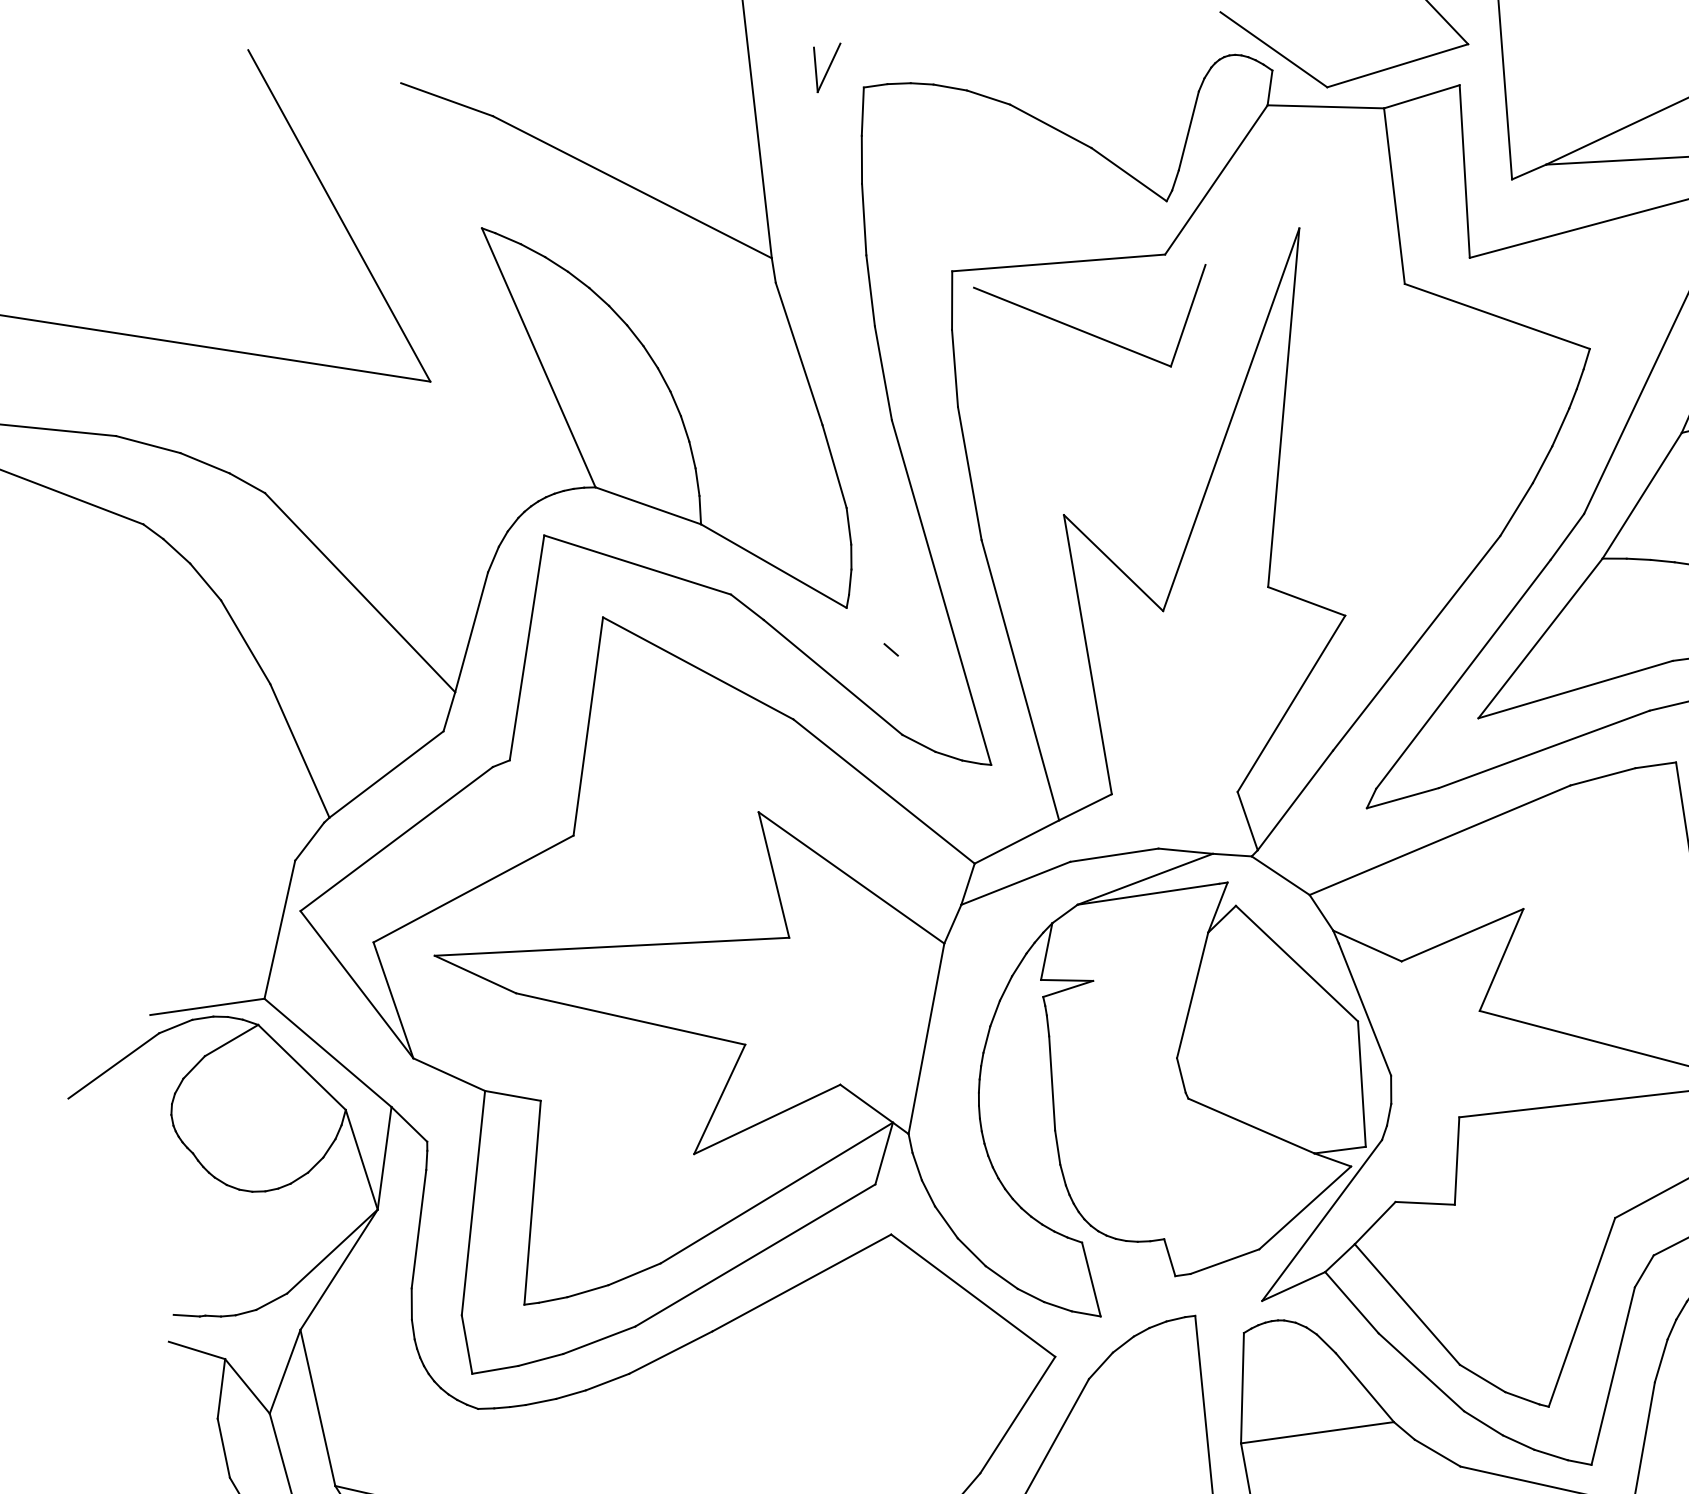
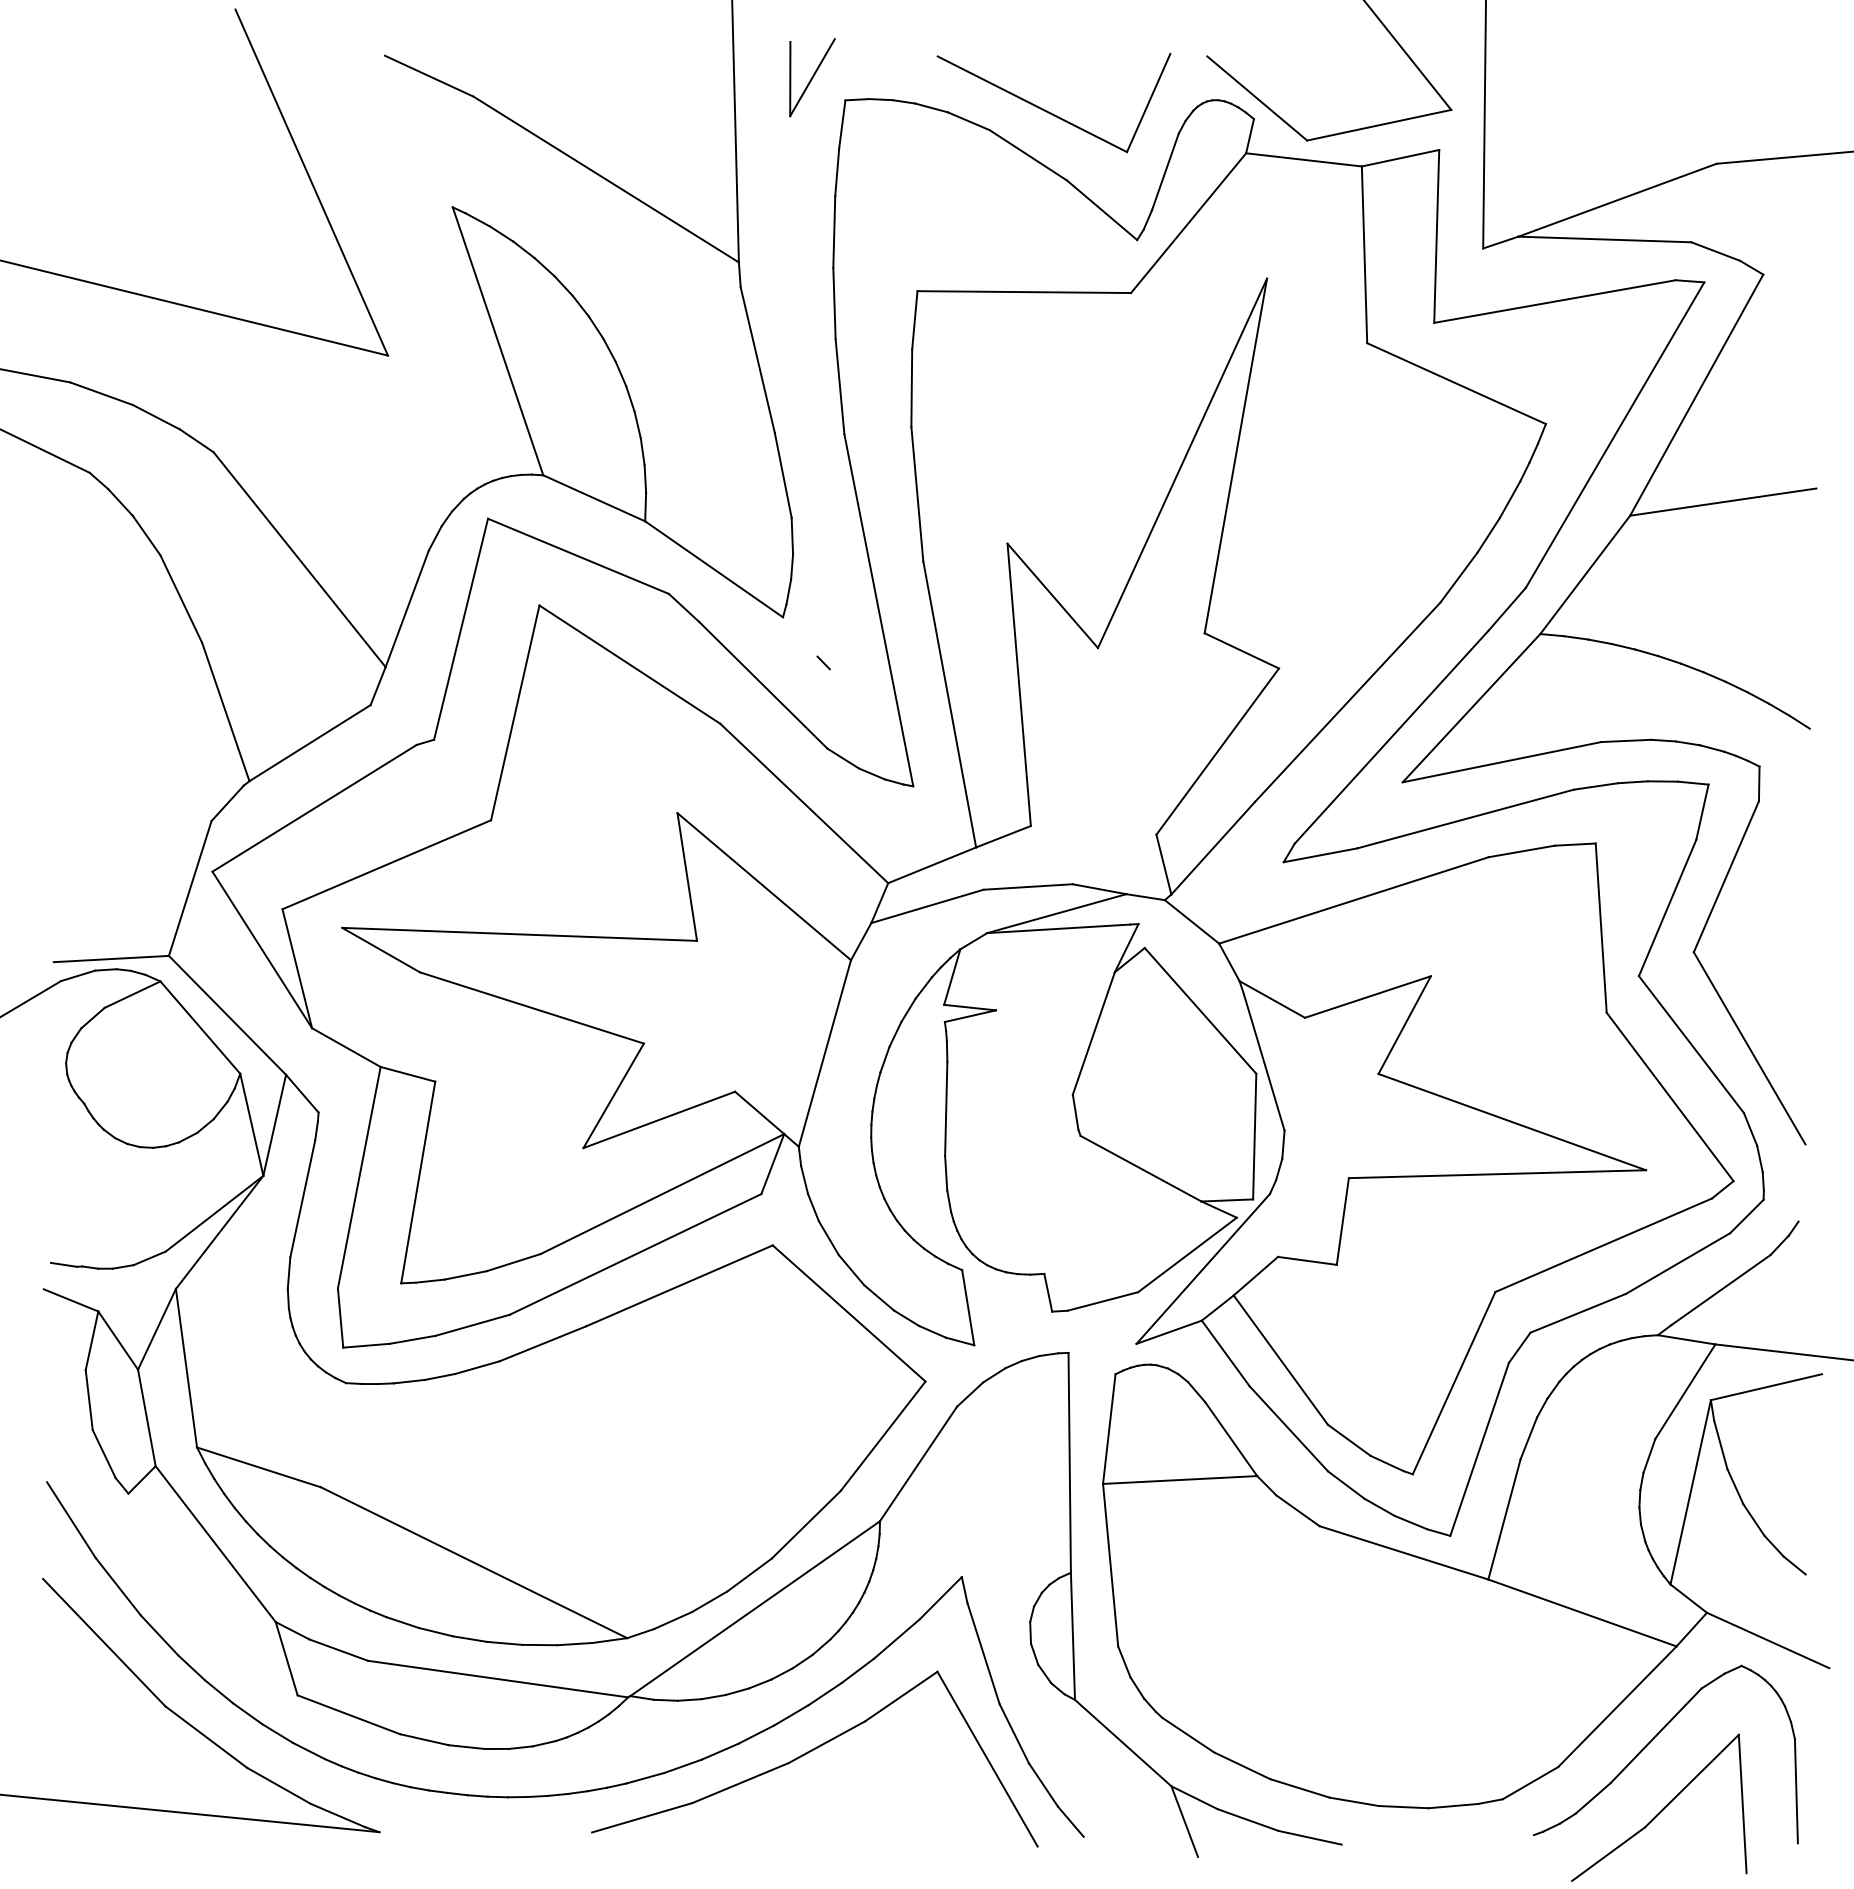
part: (829, 67) -> (812, 77), size x1.67
part: (1090, 332) -> (1049, 111), moved

